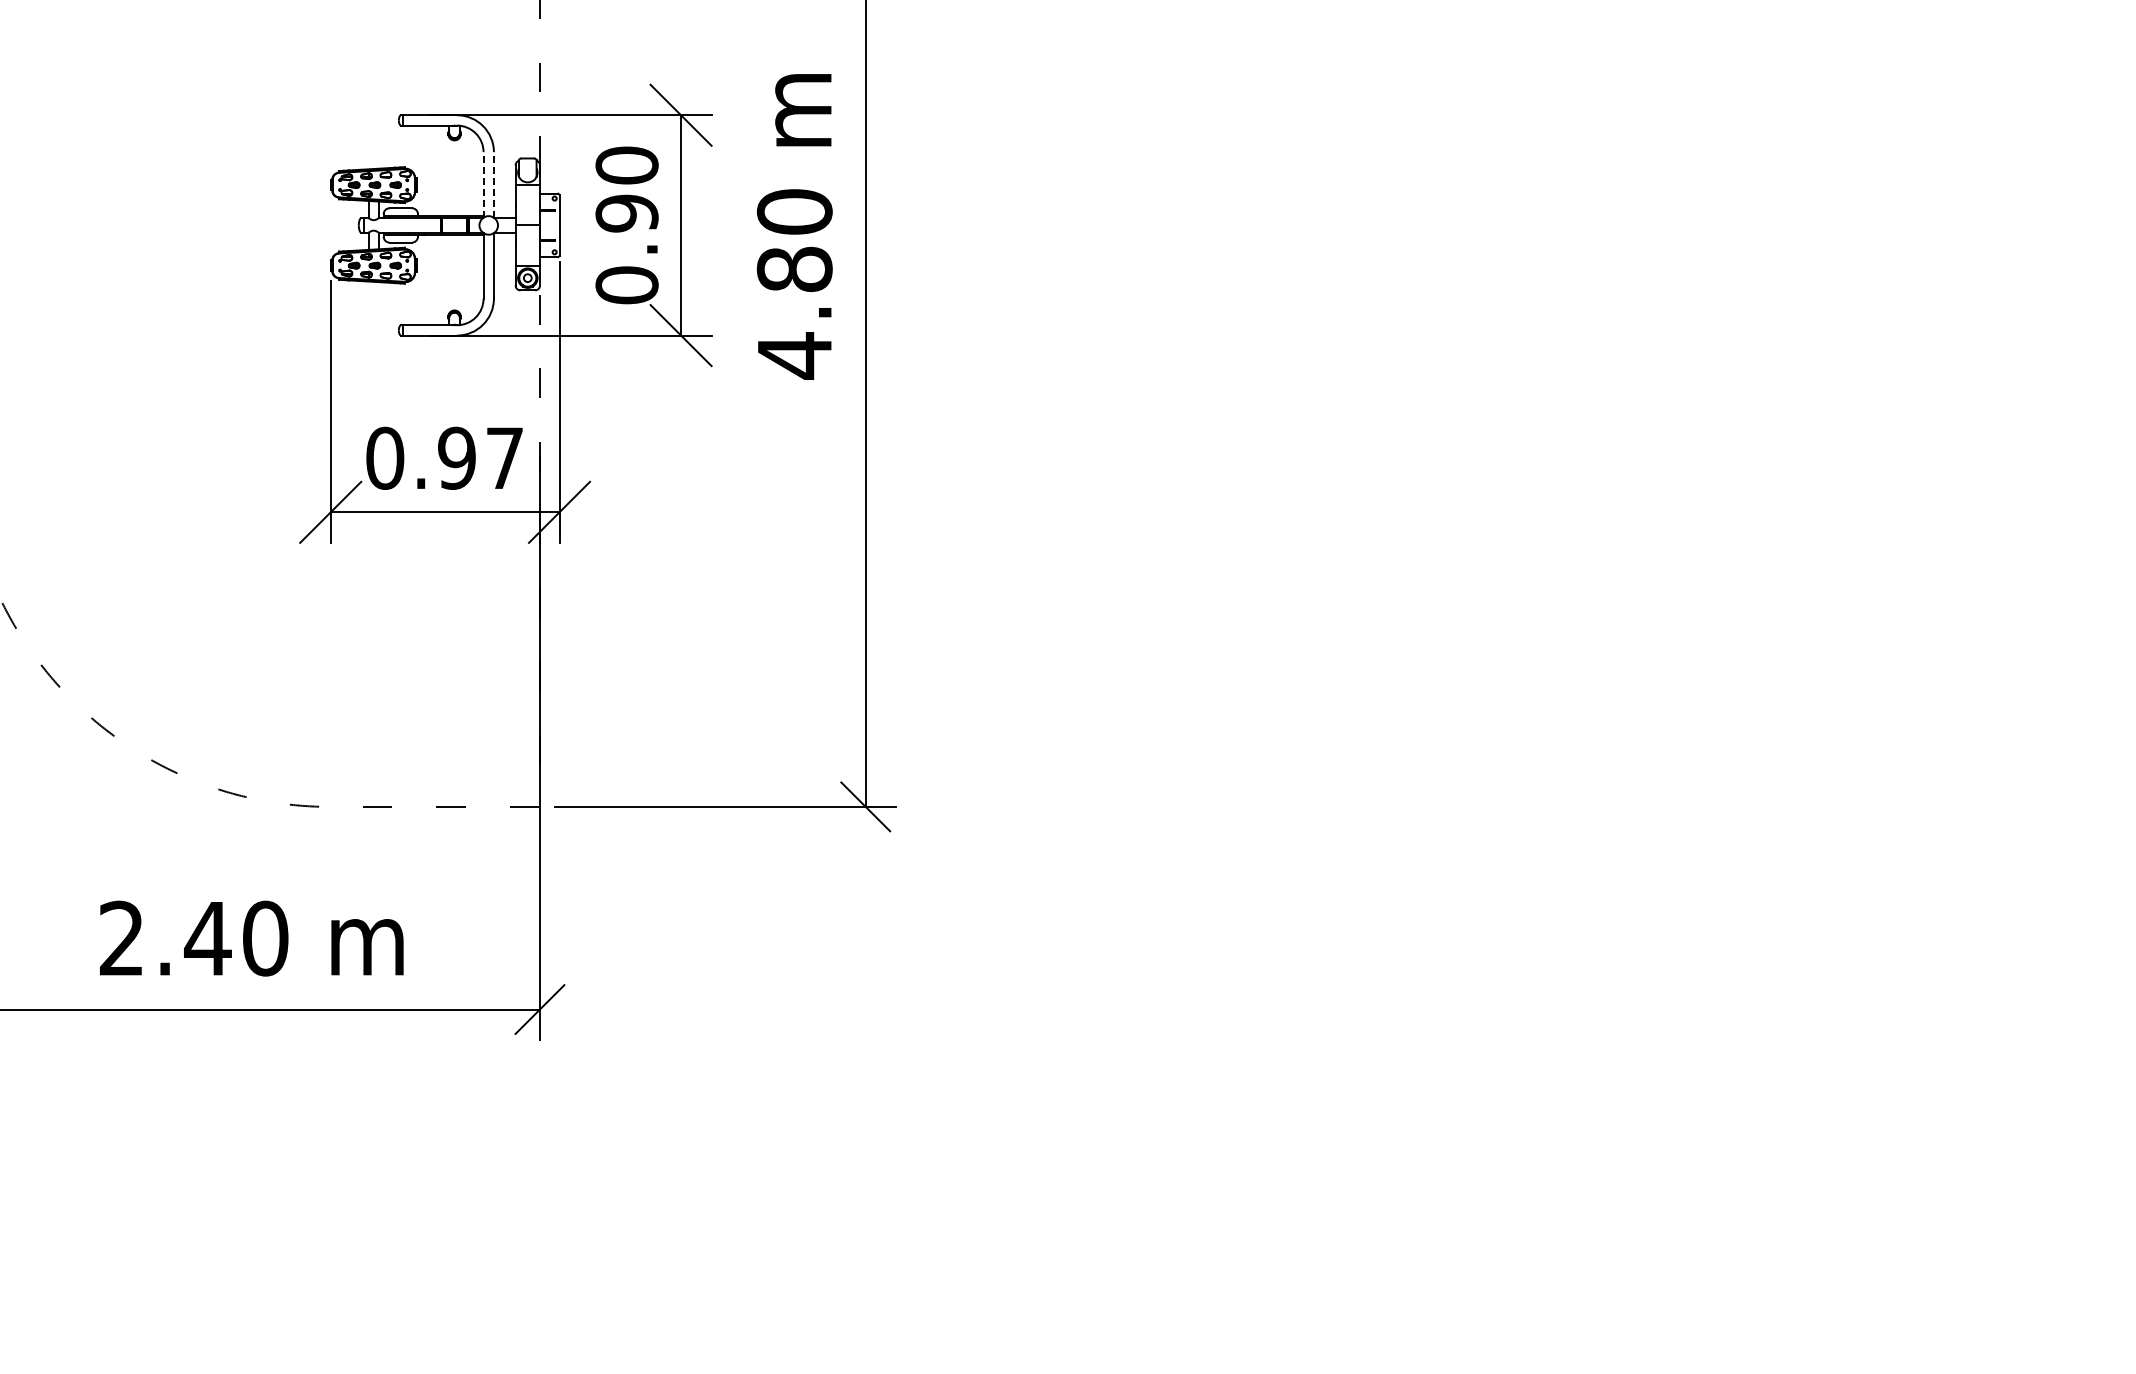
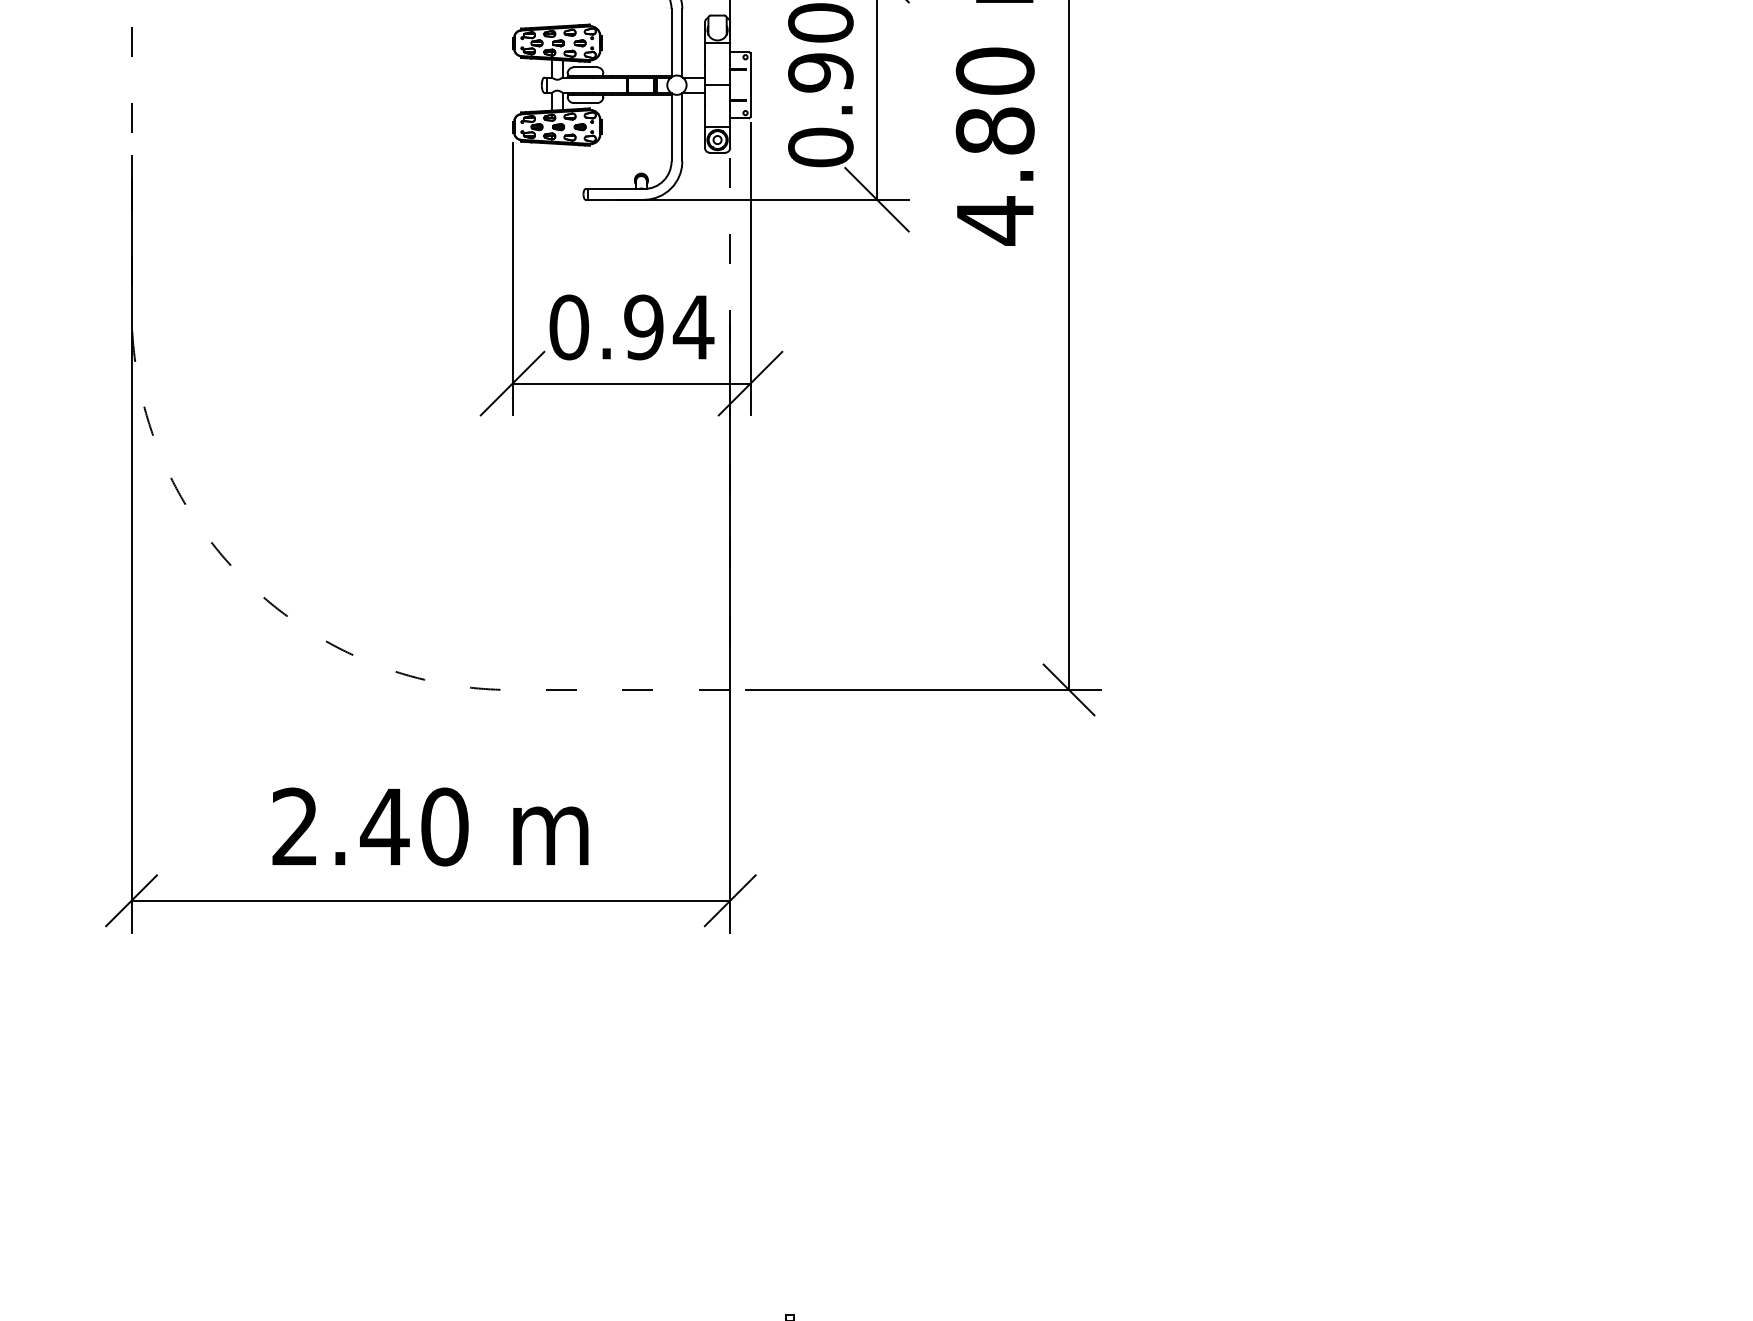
line: (483, 184) -> (671, 42), dashed -> solid
line: (493, 184) -> (681, 42), dashed -> solid
text: (504, 457) -> (693, 326), 0.97 -> 0.94

